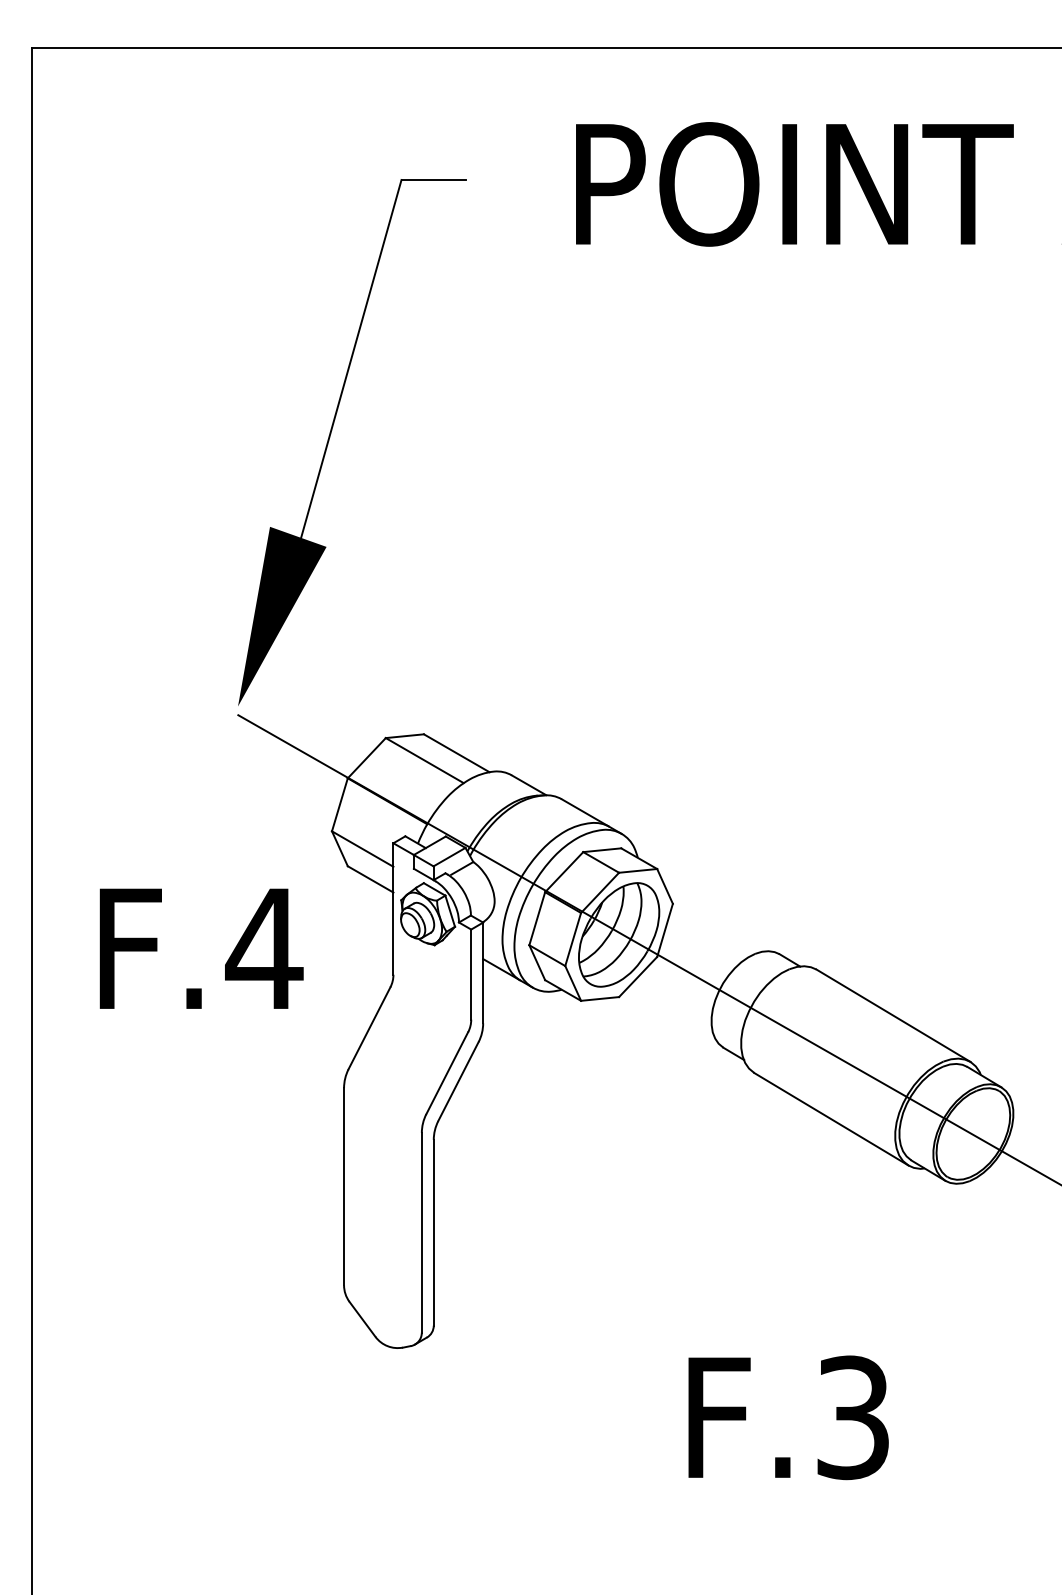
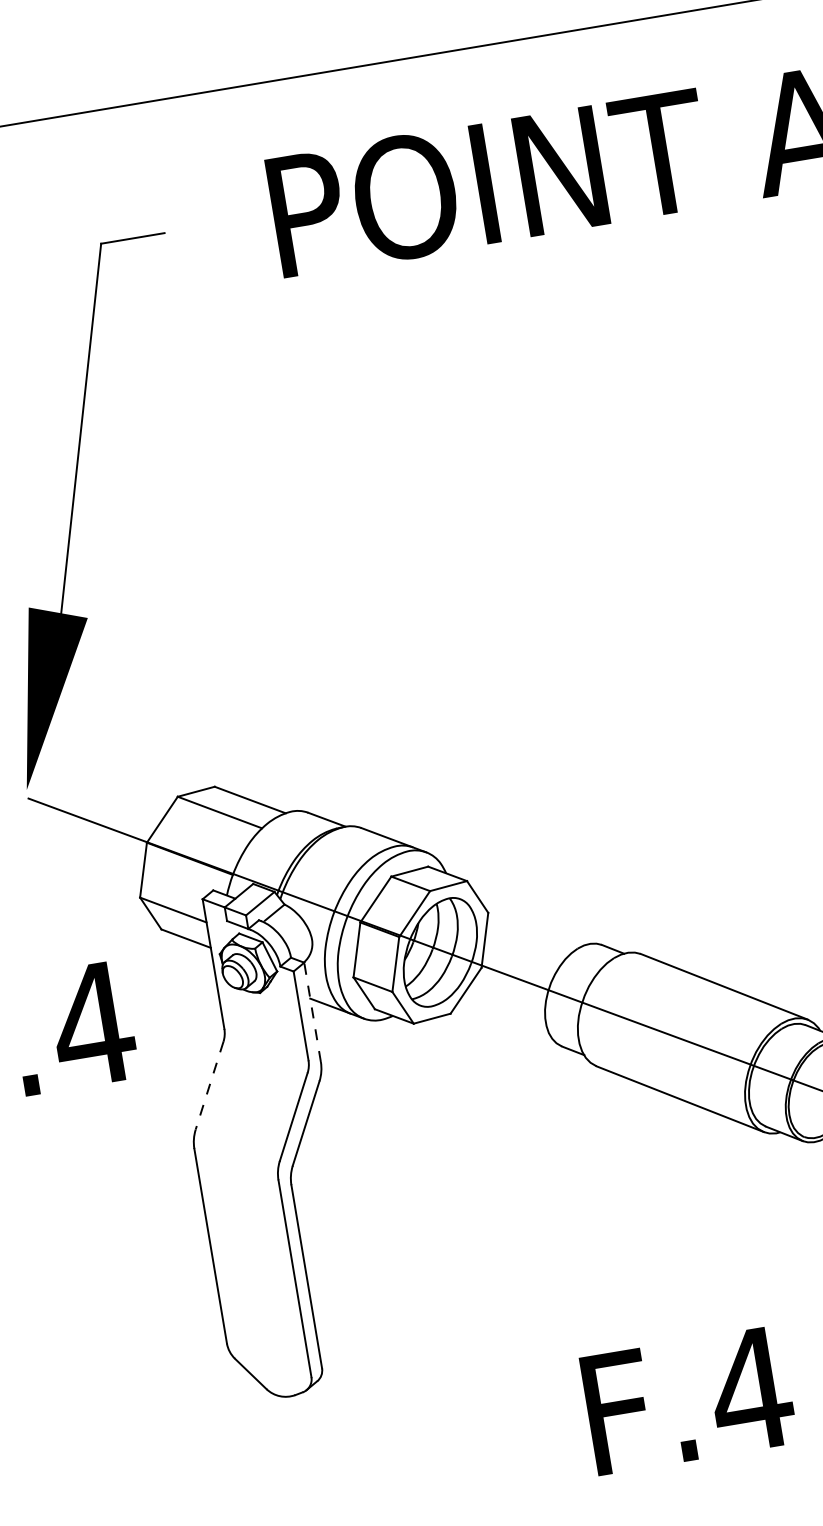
line: (483, 972) -> (312, 1011), solid -> dashed
line: (369, 1028) -> (209, 1085), solid -> dashed
text: (852, 1417) -> (750, 1389), F.3 -> F.4

